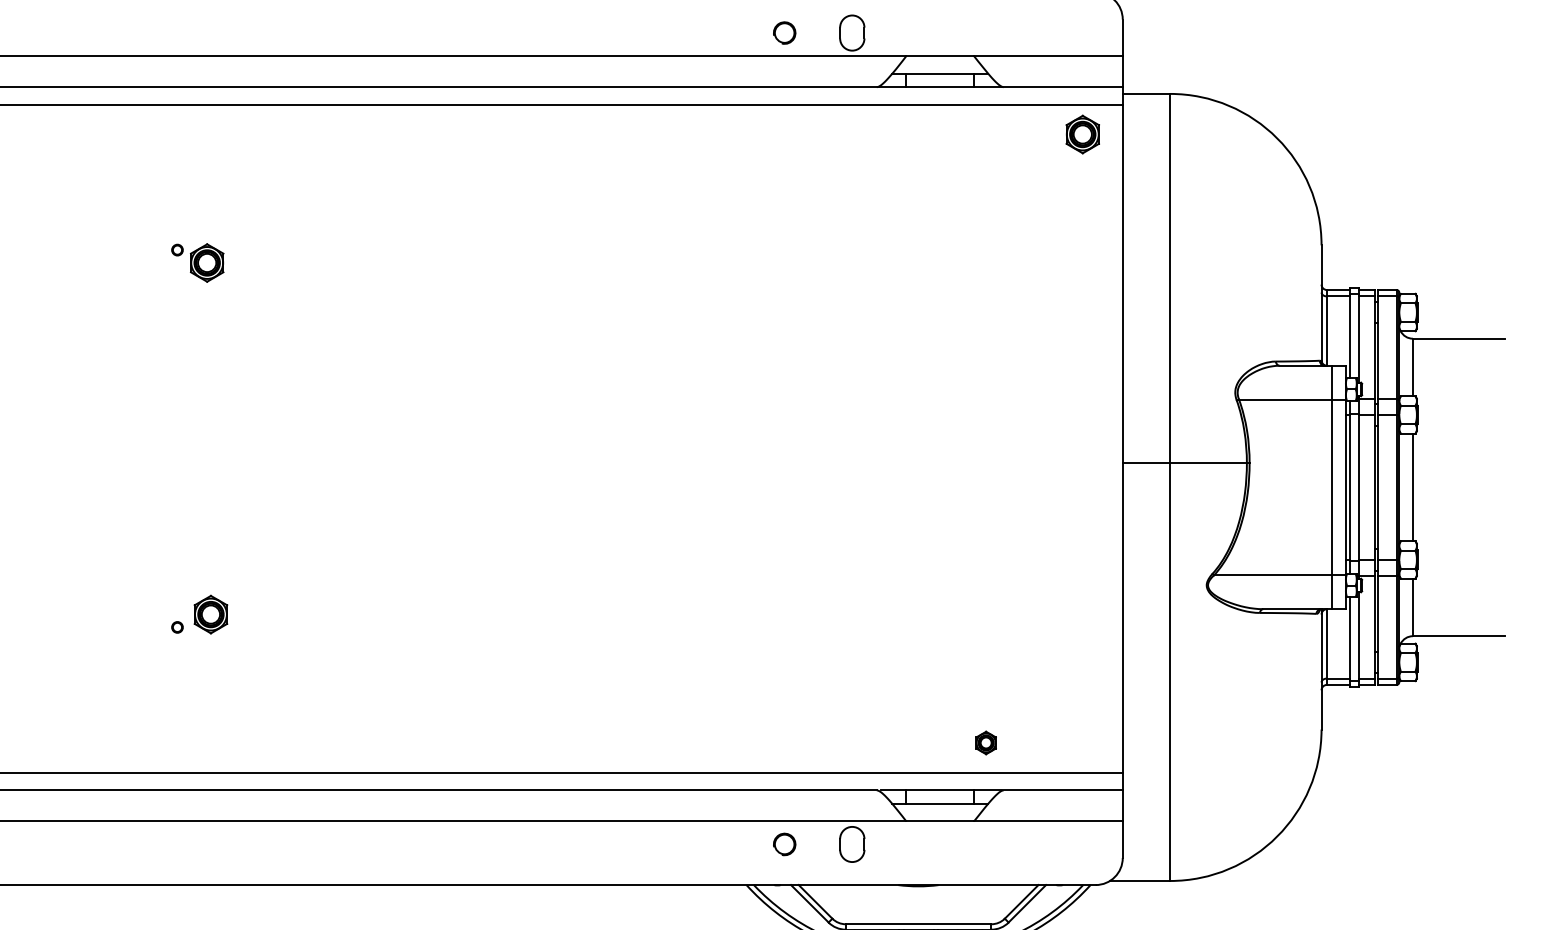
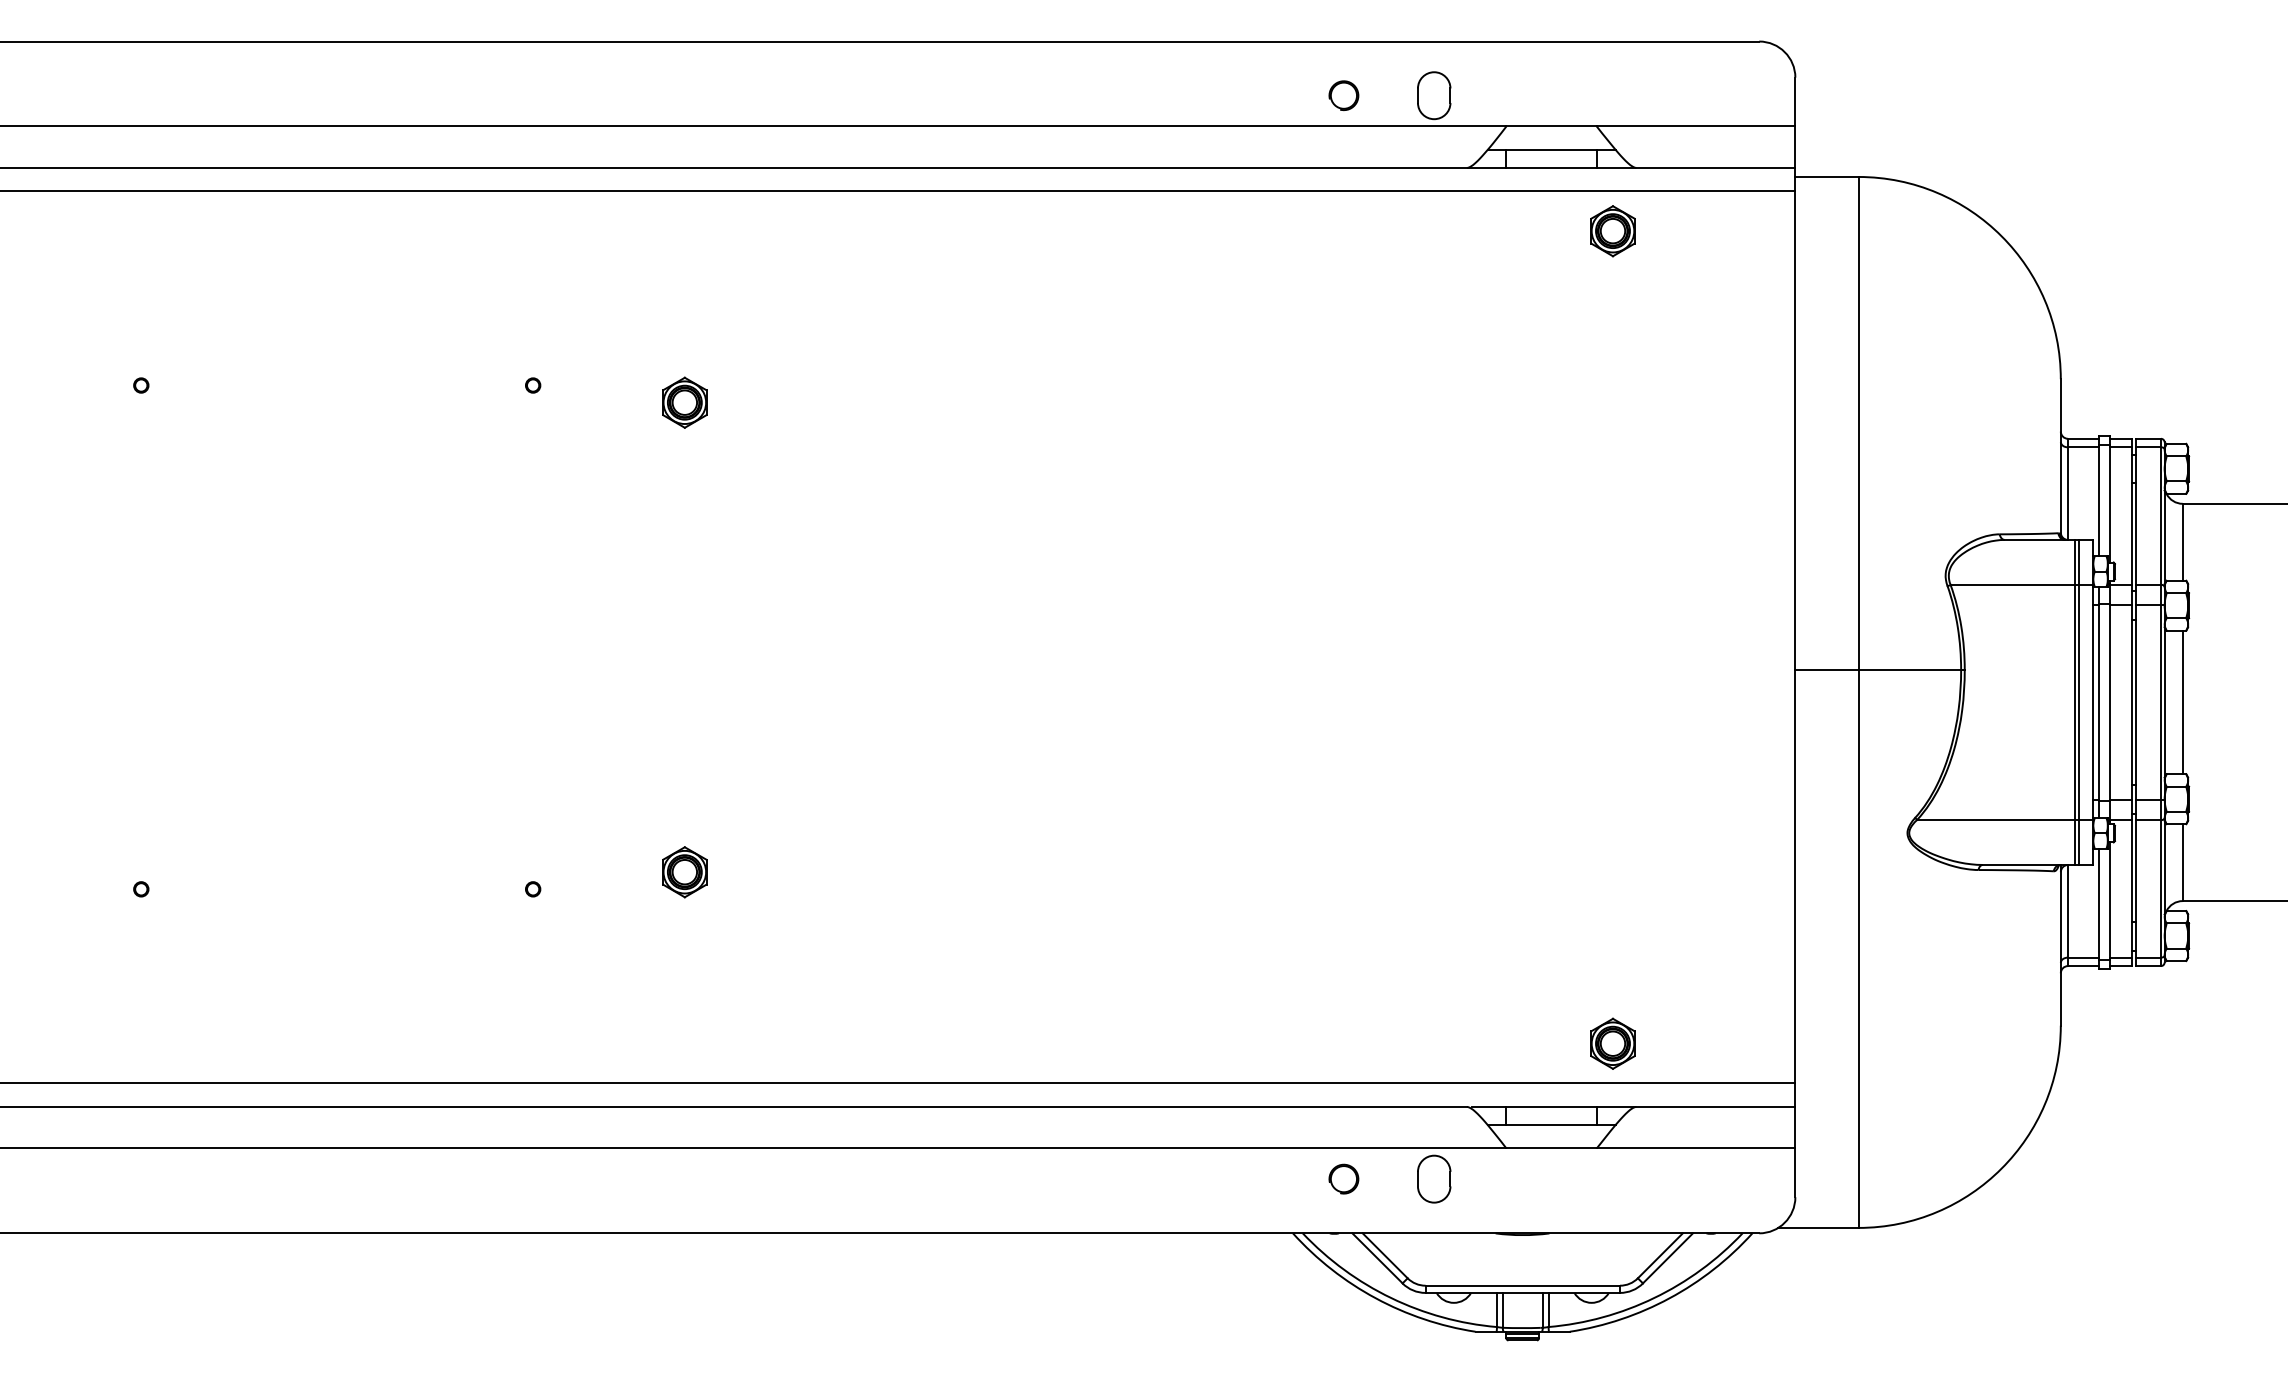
part: (1082, 134) -> (1612, 231), moved
part: (206, 262) -> (684, 402), moved
line: (1334, 486) -> (2078, 701), added
part: (210, 614) -> (684, 872), moved
part: (985, 742) -> (1612, 1043), size x1.67

